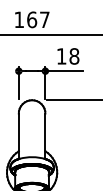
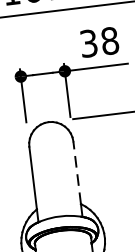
text: (61, 56) -> (88, 43), 18 -> 38
line: (45, 132) -> (77, 172), solid -> dashed

